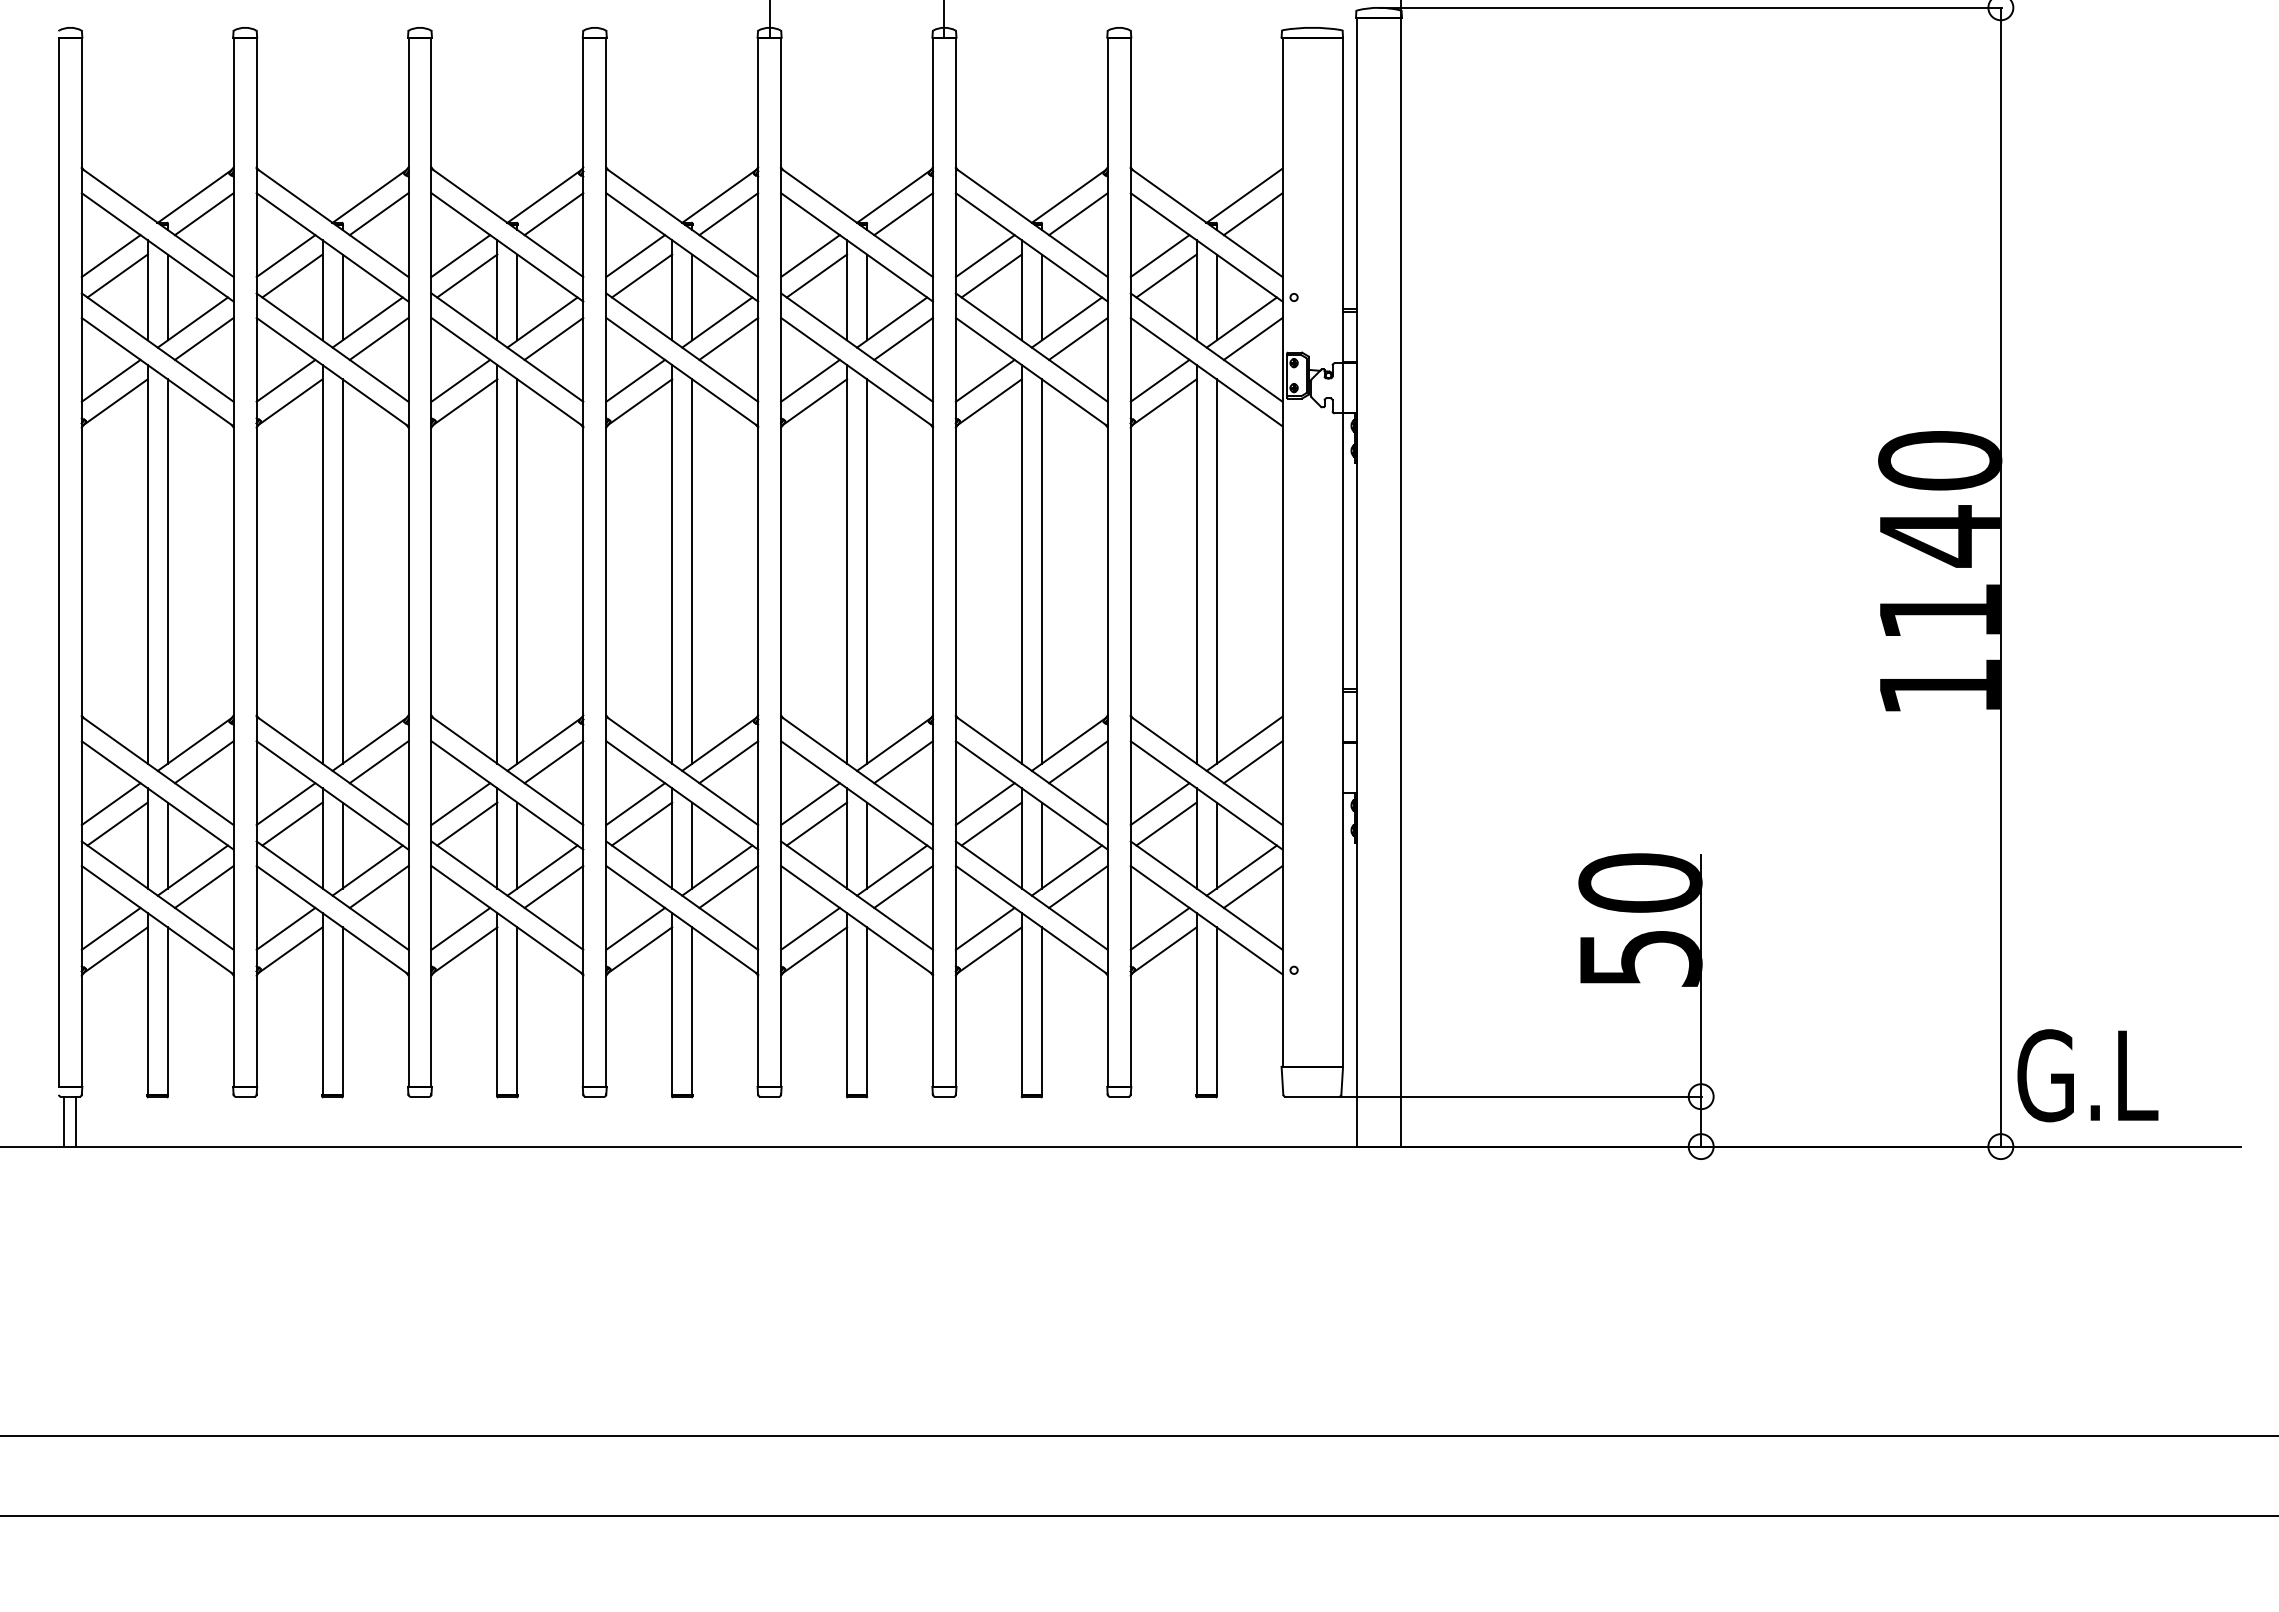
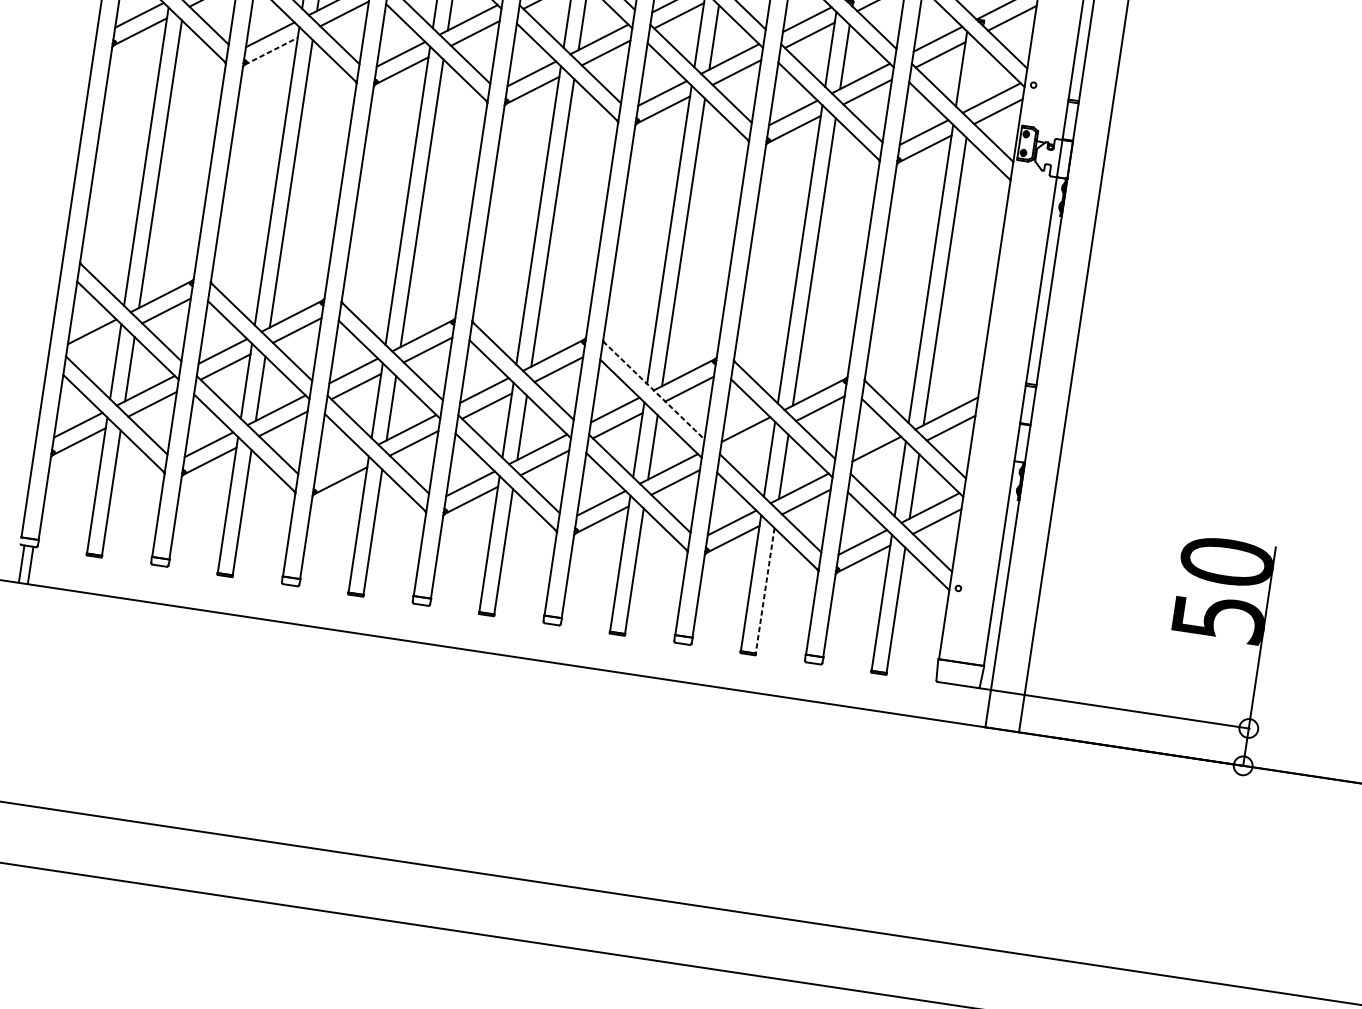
line: (1216, 297) -> (975, 76), removed
line: (290, 401) -> (271, 50), solid -> dashed
line: (857, 771) -> (654, 390), solid -> dashed
line: (117, 823) -> (94, 347), removed
line: (991, 823) -> (748, 444), removed
line: (1166, 823) -> (879, 464), removed
line: (460, 928) -> (339, 463), removed
line: (1041, 1011) -> (764, 591), solid -> dashed

